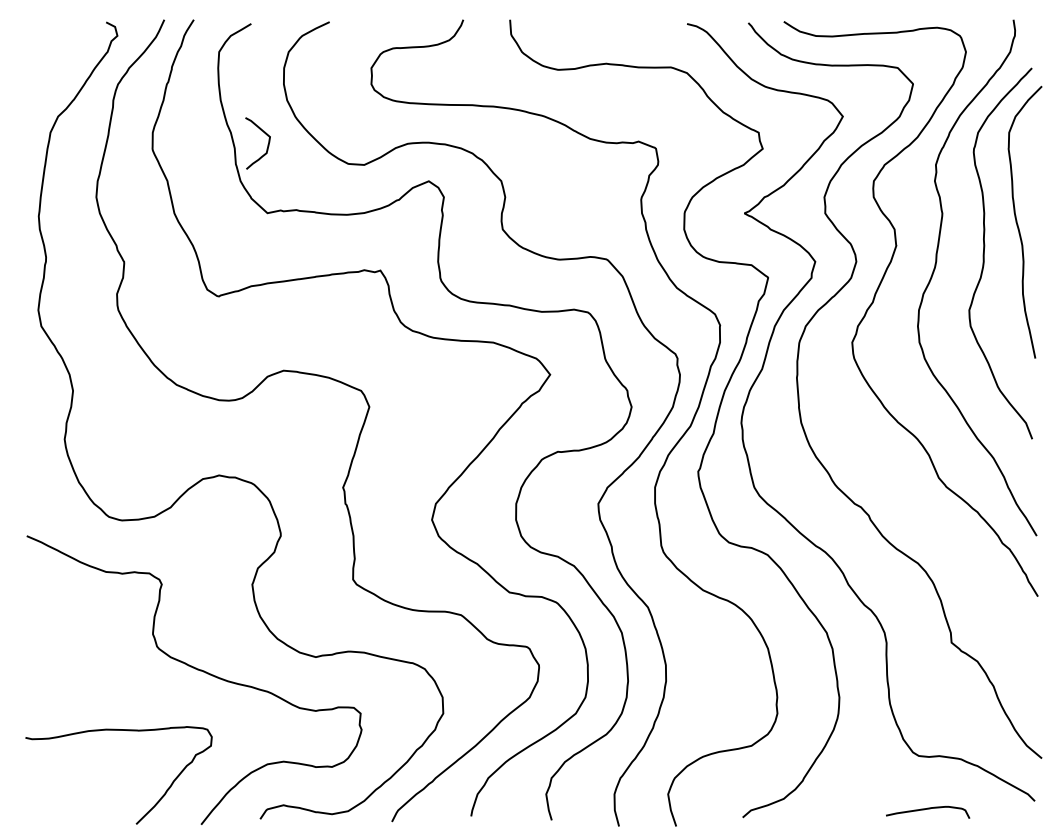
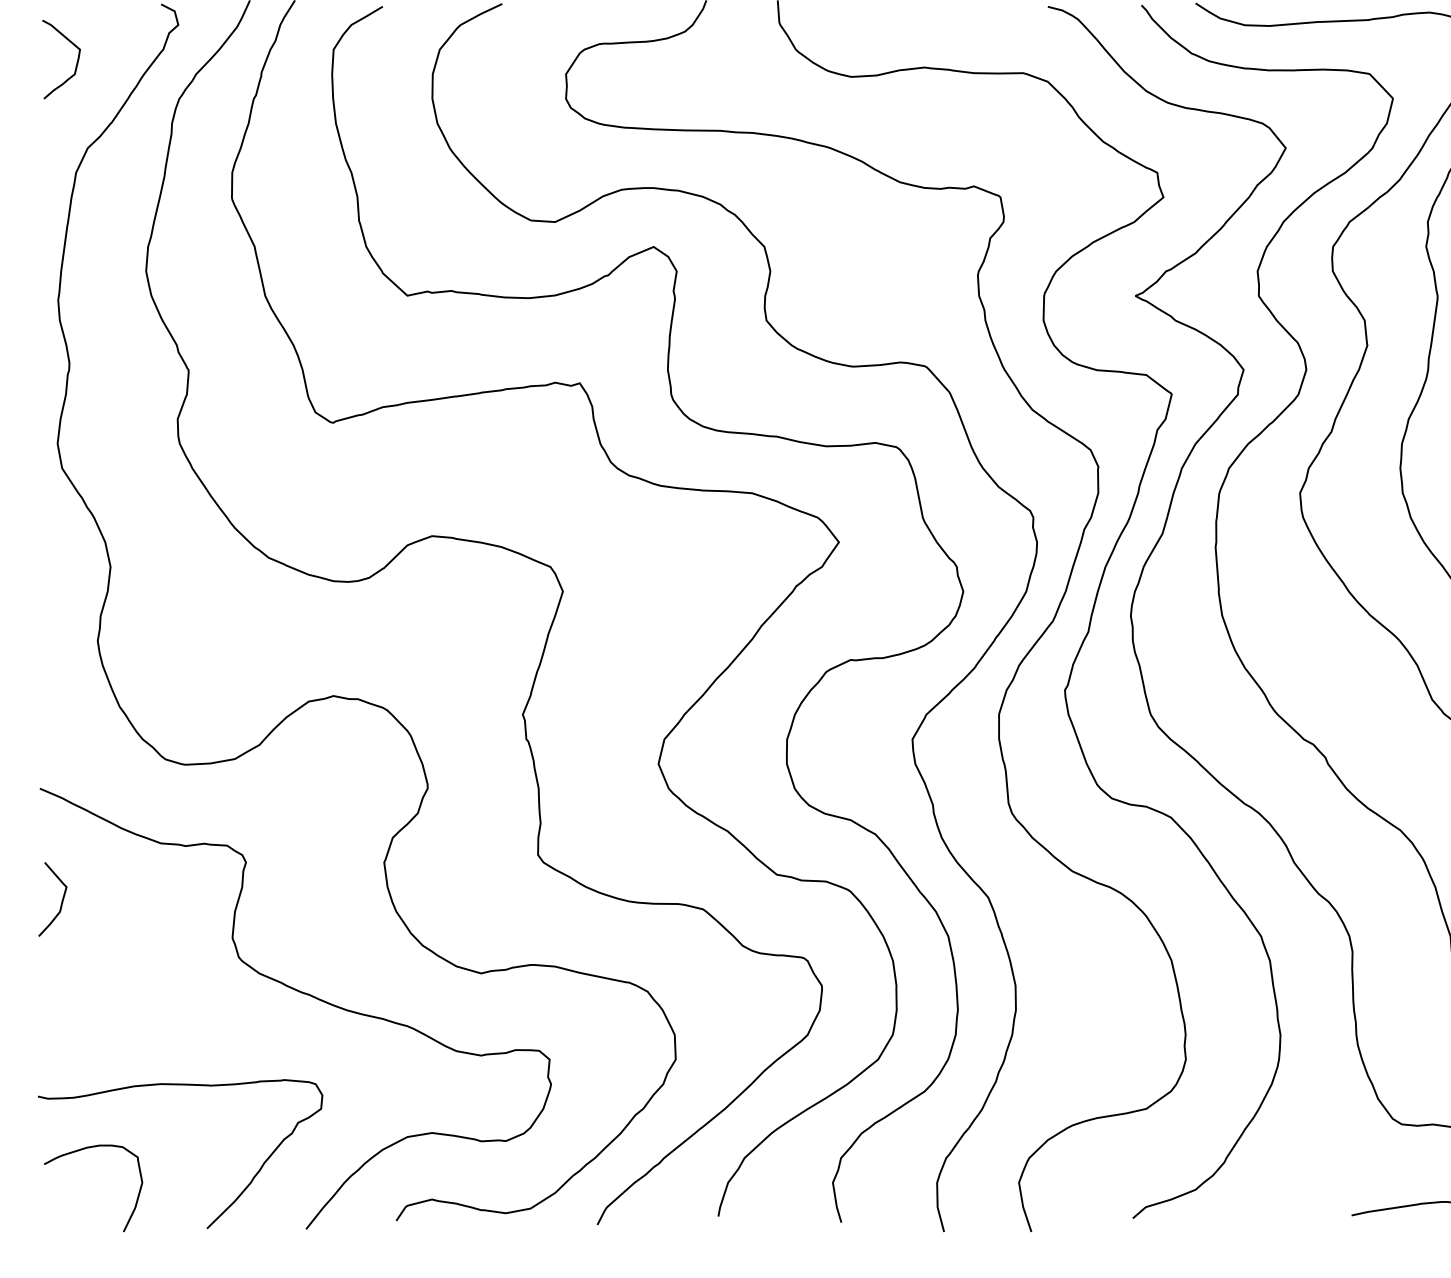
curve: (267, 144) -> (76, 61), moved
curve: (40, 609) -> (60, 900), added
curve: (54, 773) -> (82, 1151), added

